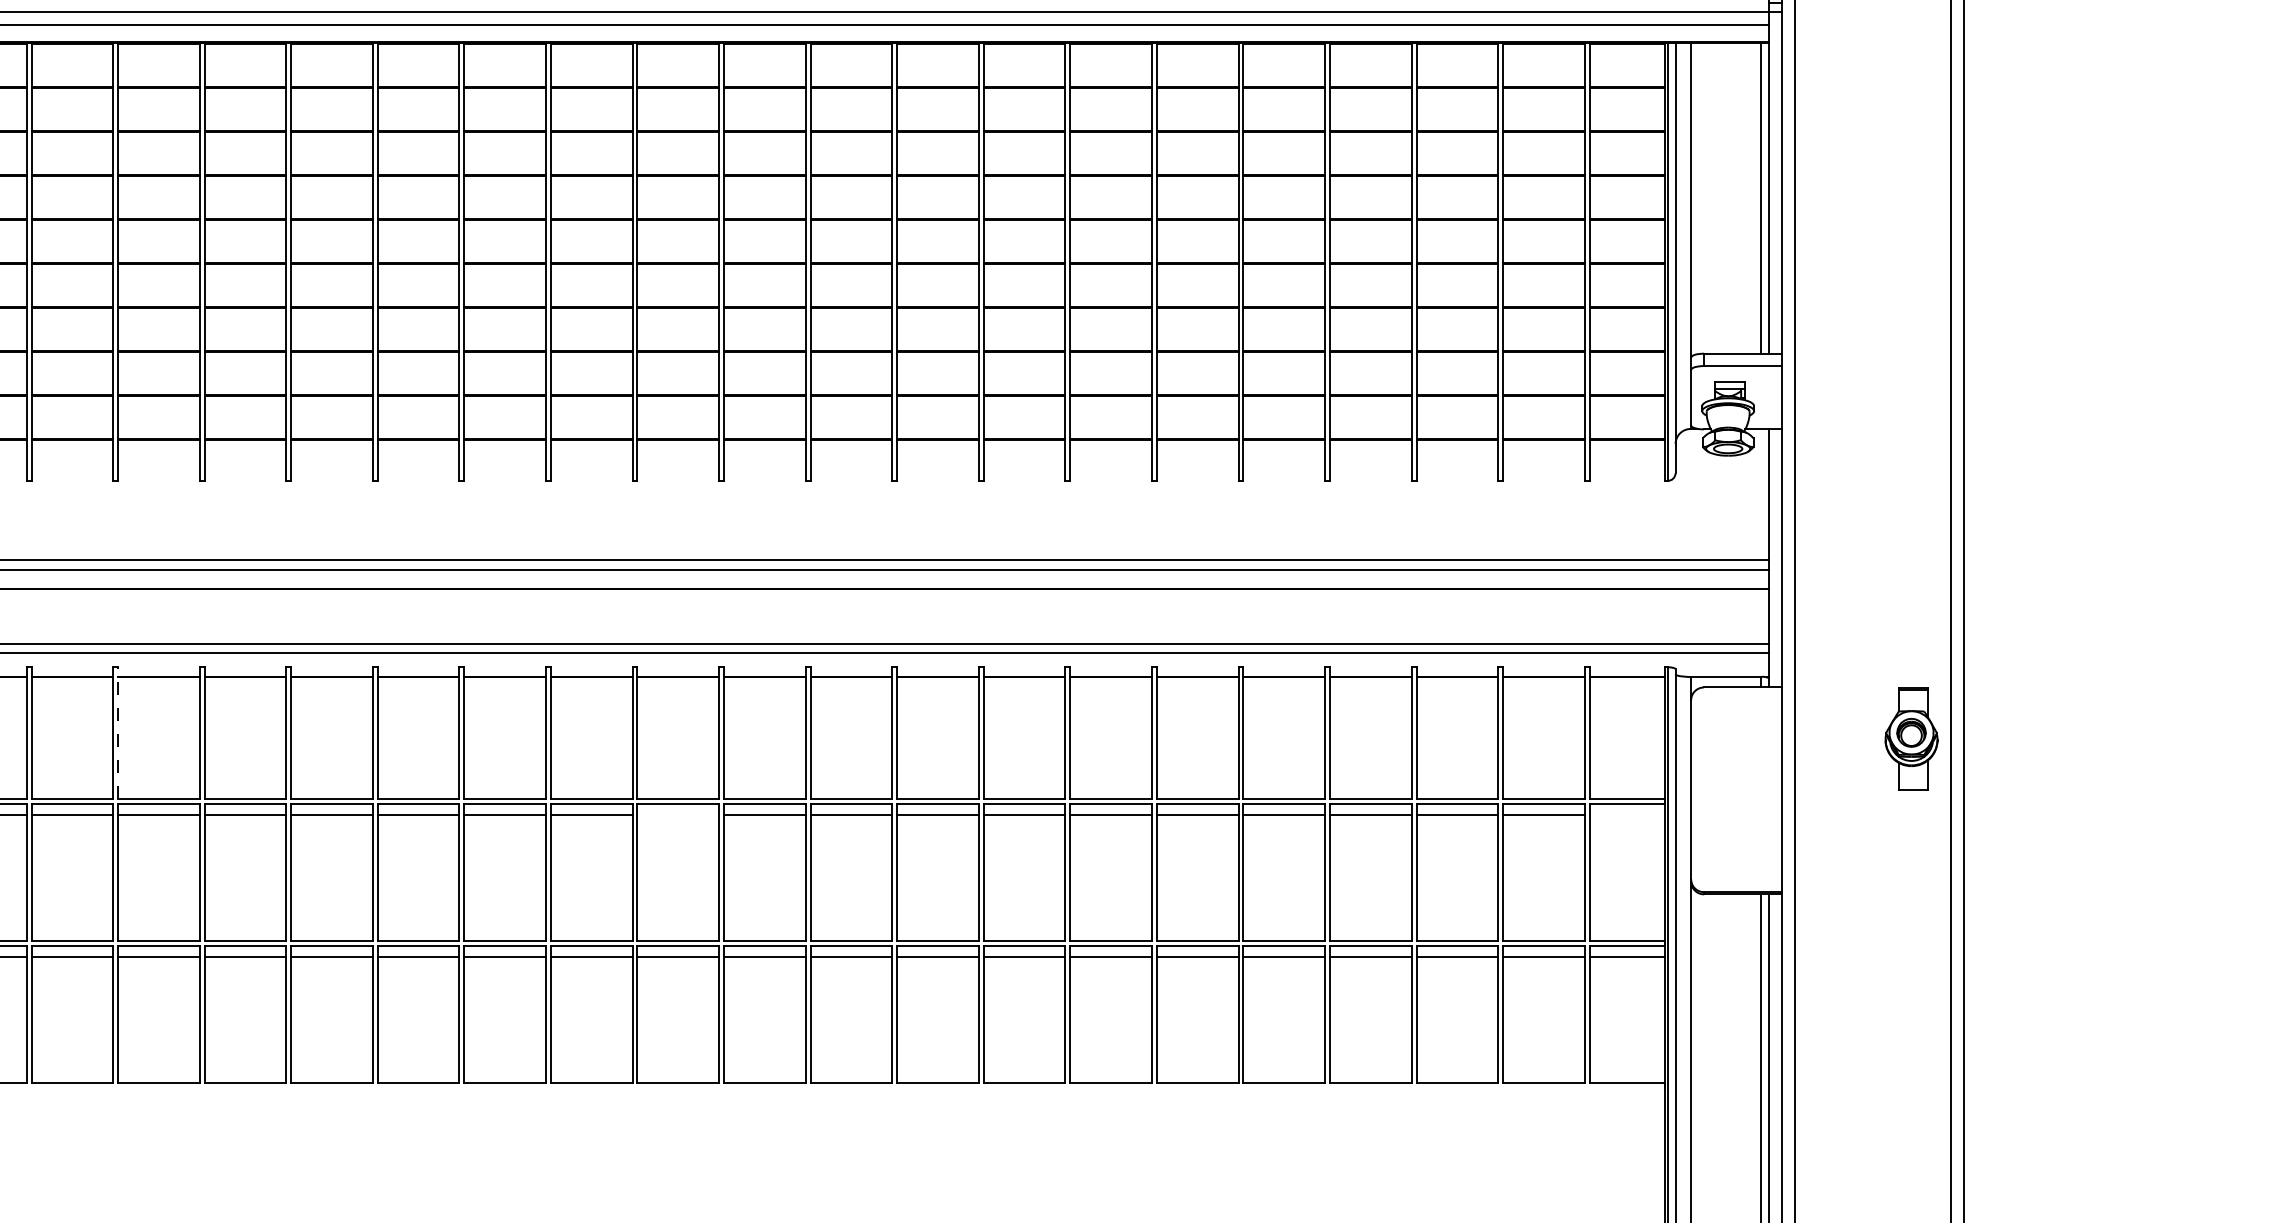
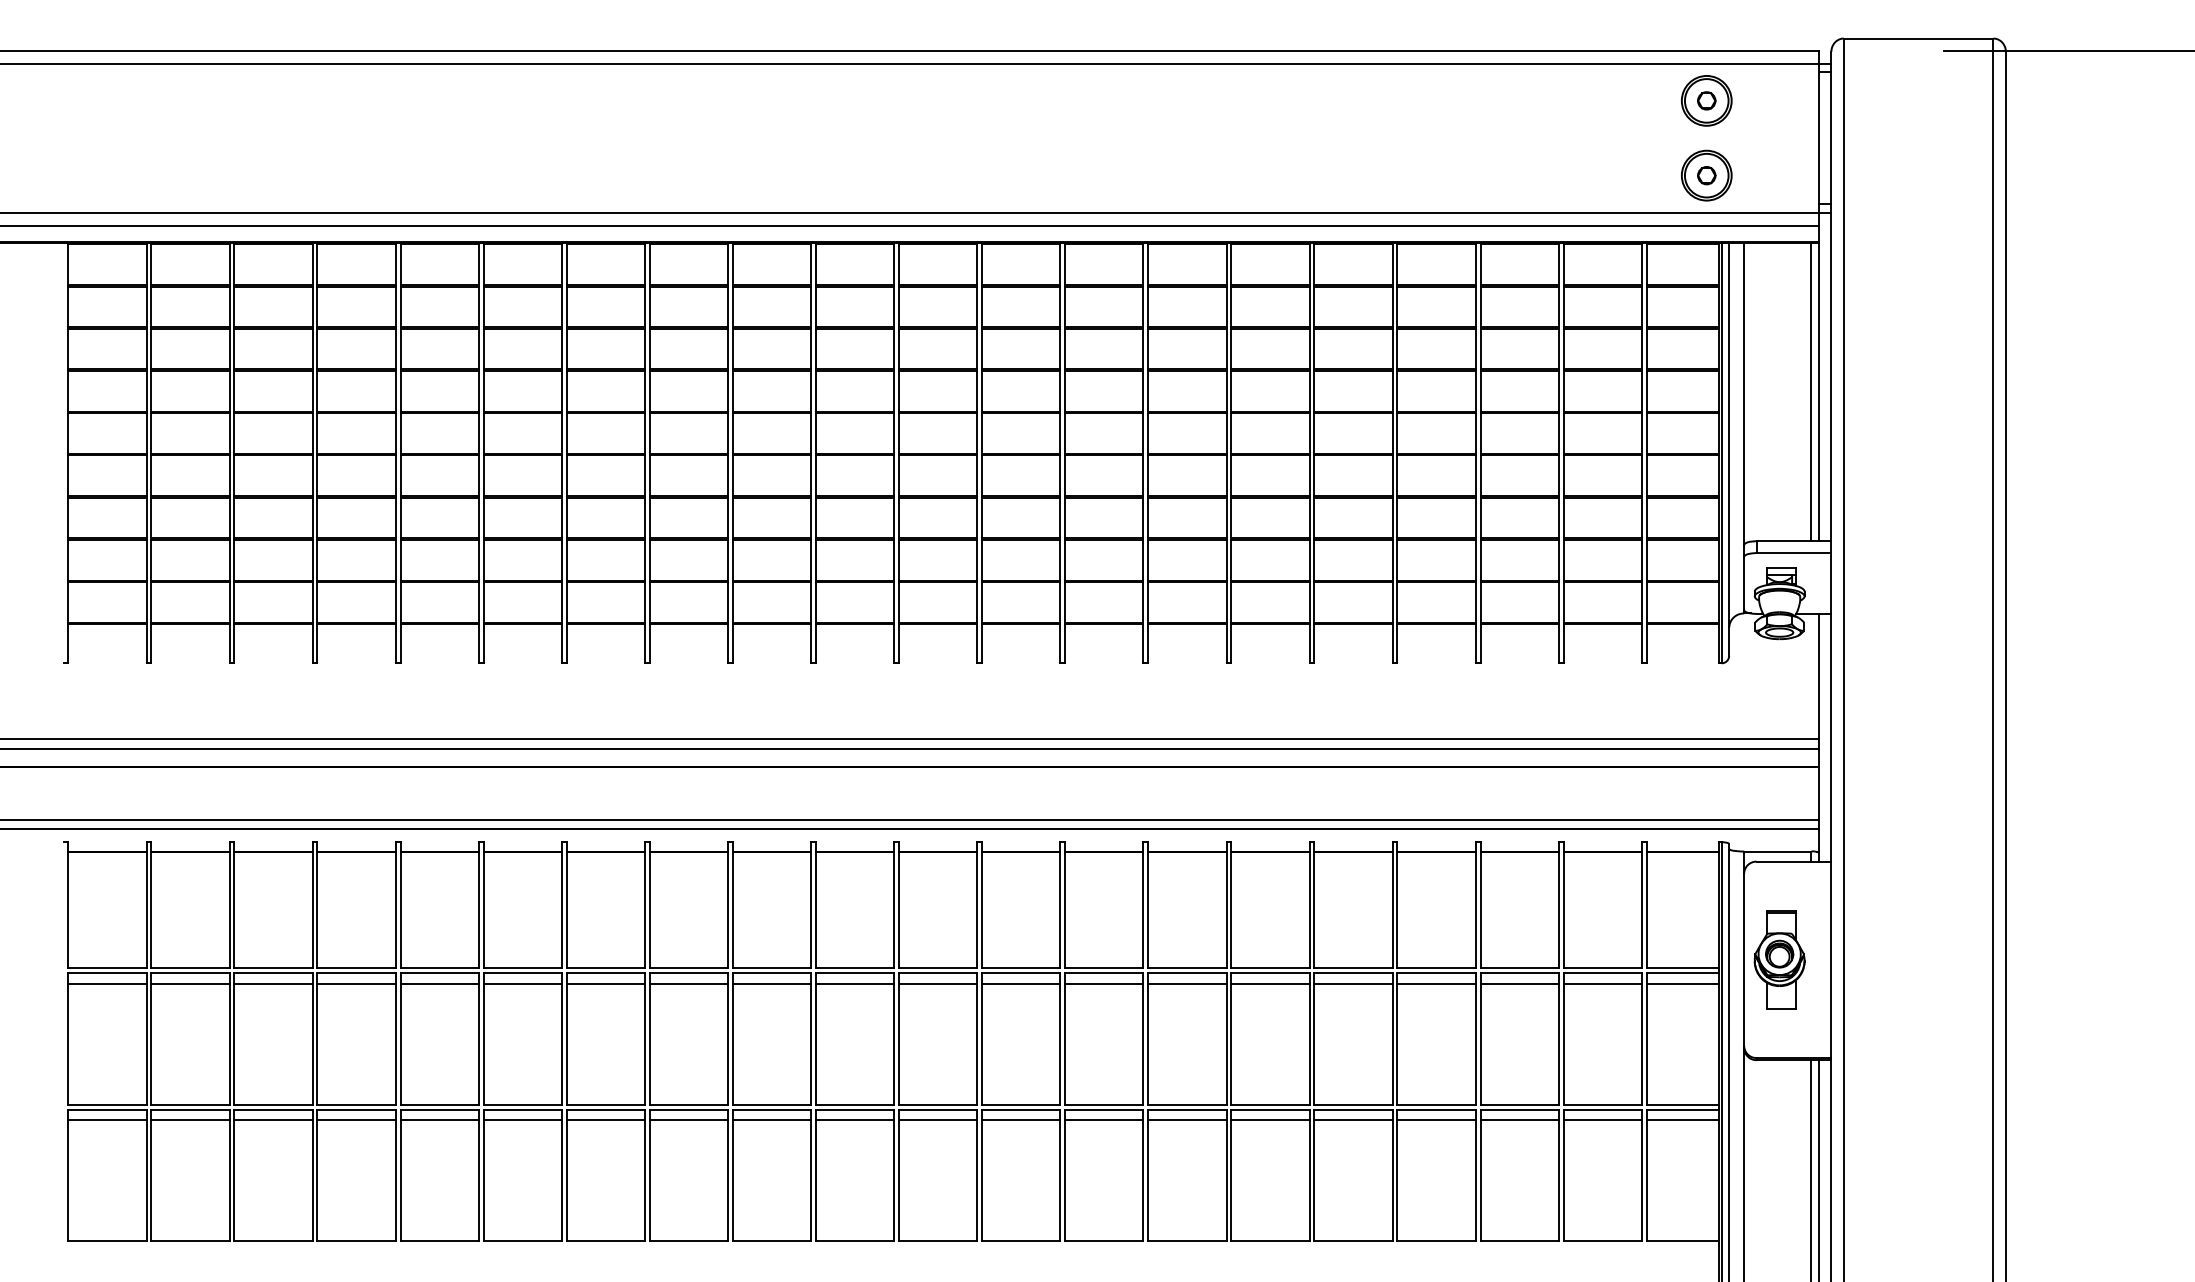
line: (118, 733) -> (234, 905), dashed -> solid
part: (1911, 738) -> (1779, 959), moved
line: (677, 815) -> (771, 984), added
line: (1626, 815) -> (1682, 984), added

